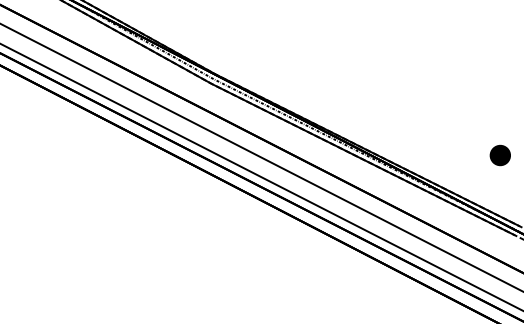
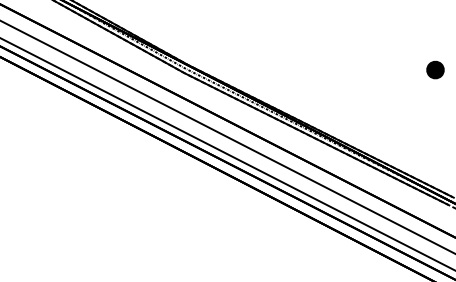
part: (499, 155) -> (434, 70), moved

